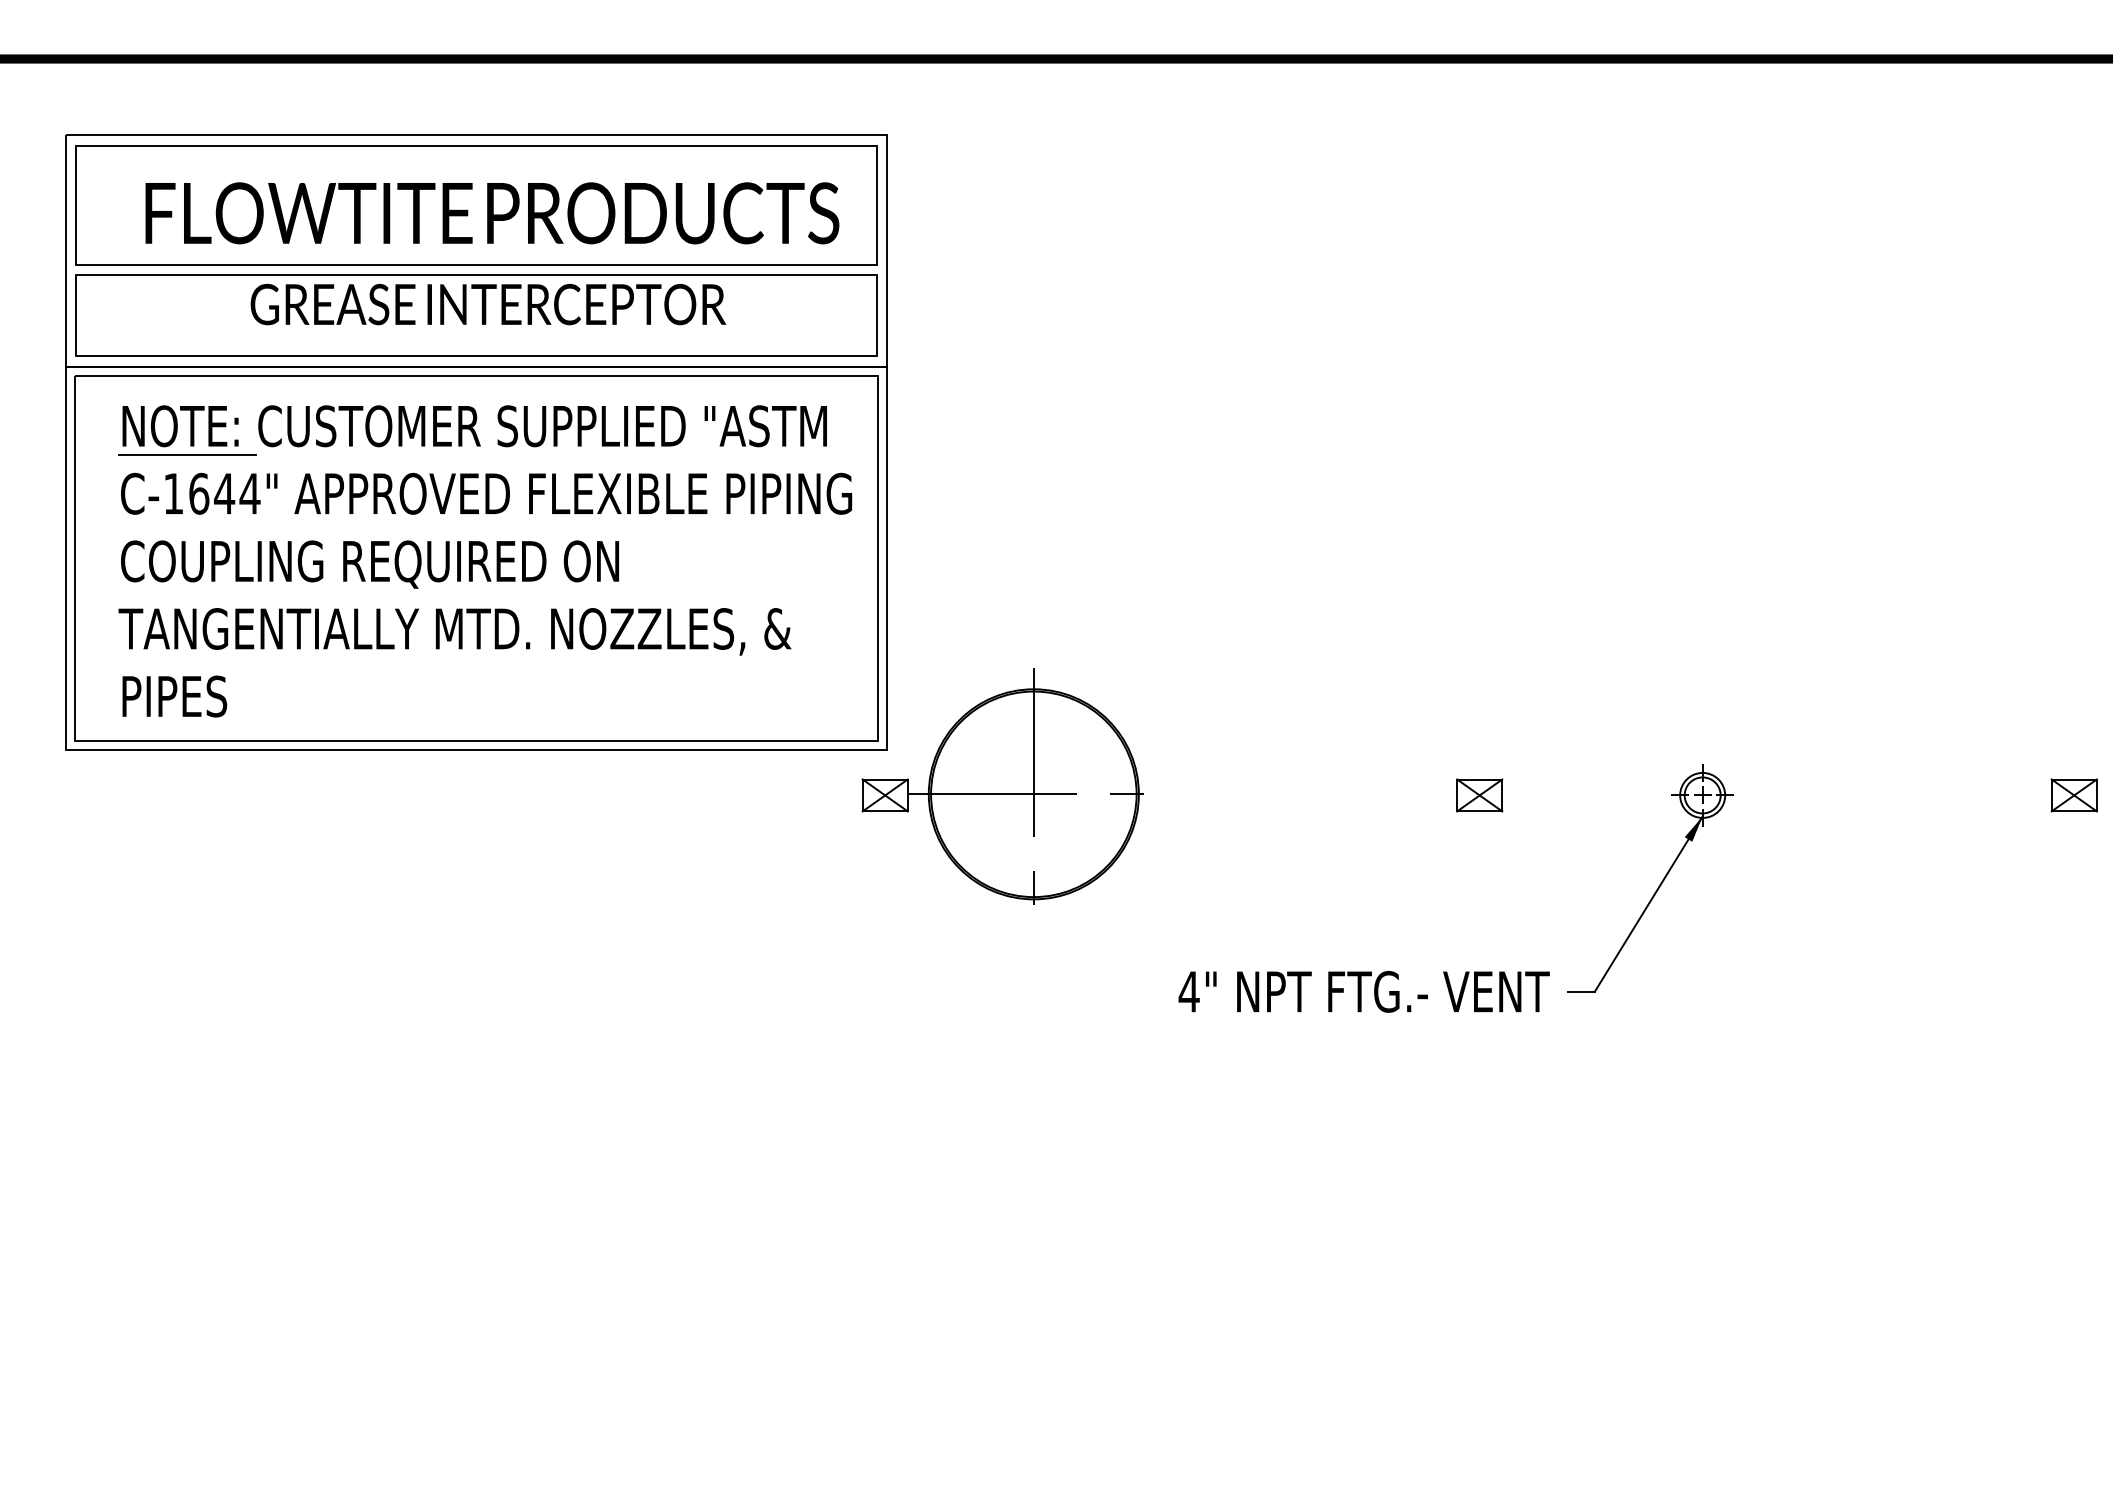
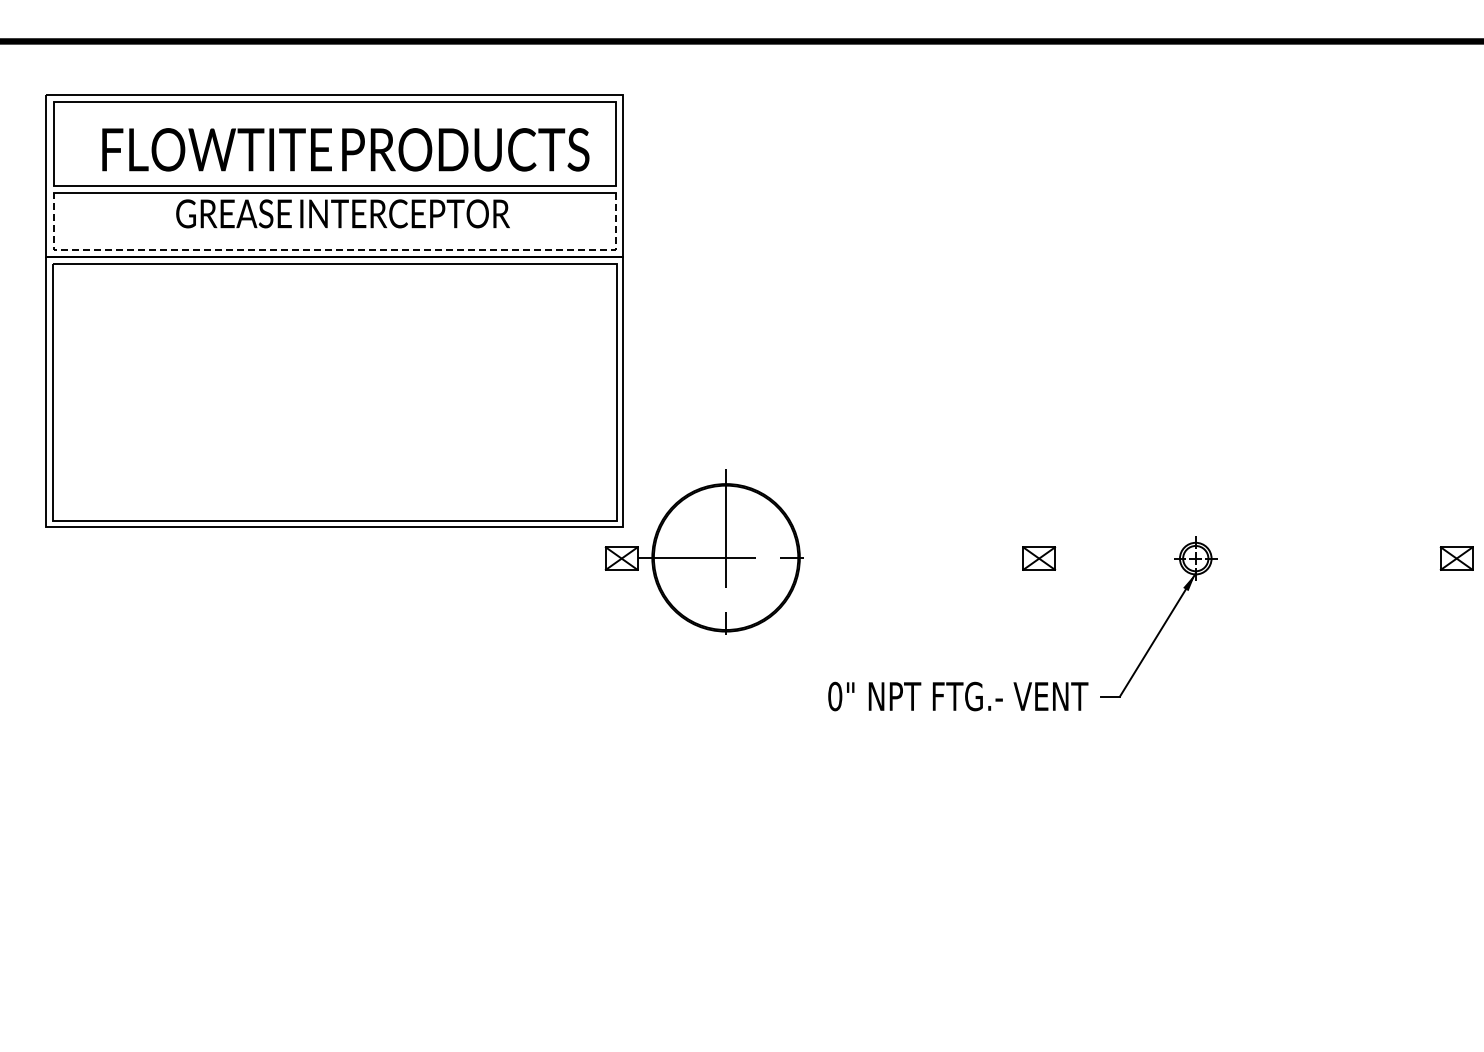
line: (476, 356) -> (334, 250), solid -> dashed
part: (484, 560) -> (340, 393), removed
text: (1188, 991) -> (834, 696), 4" -> 0"

